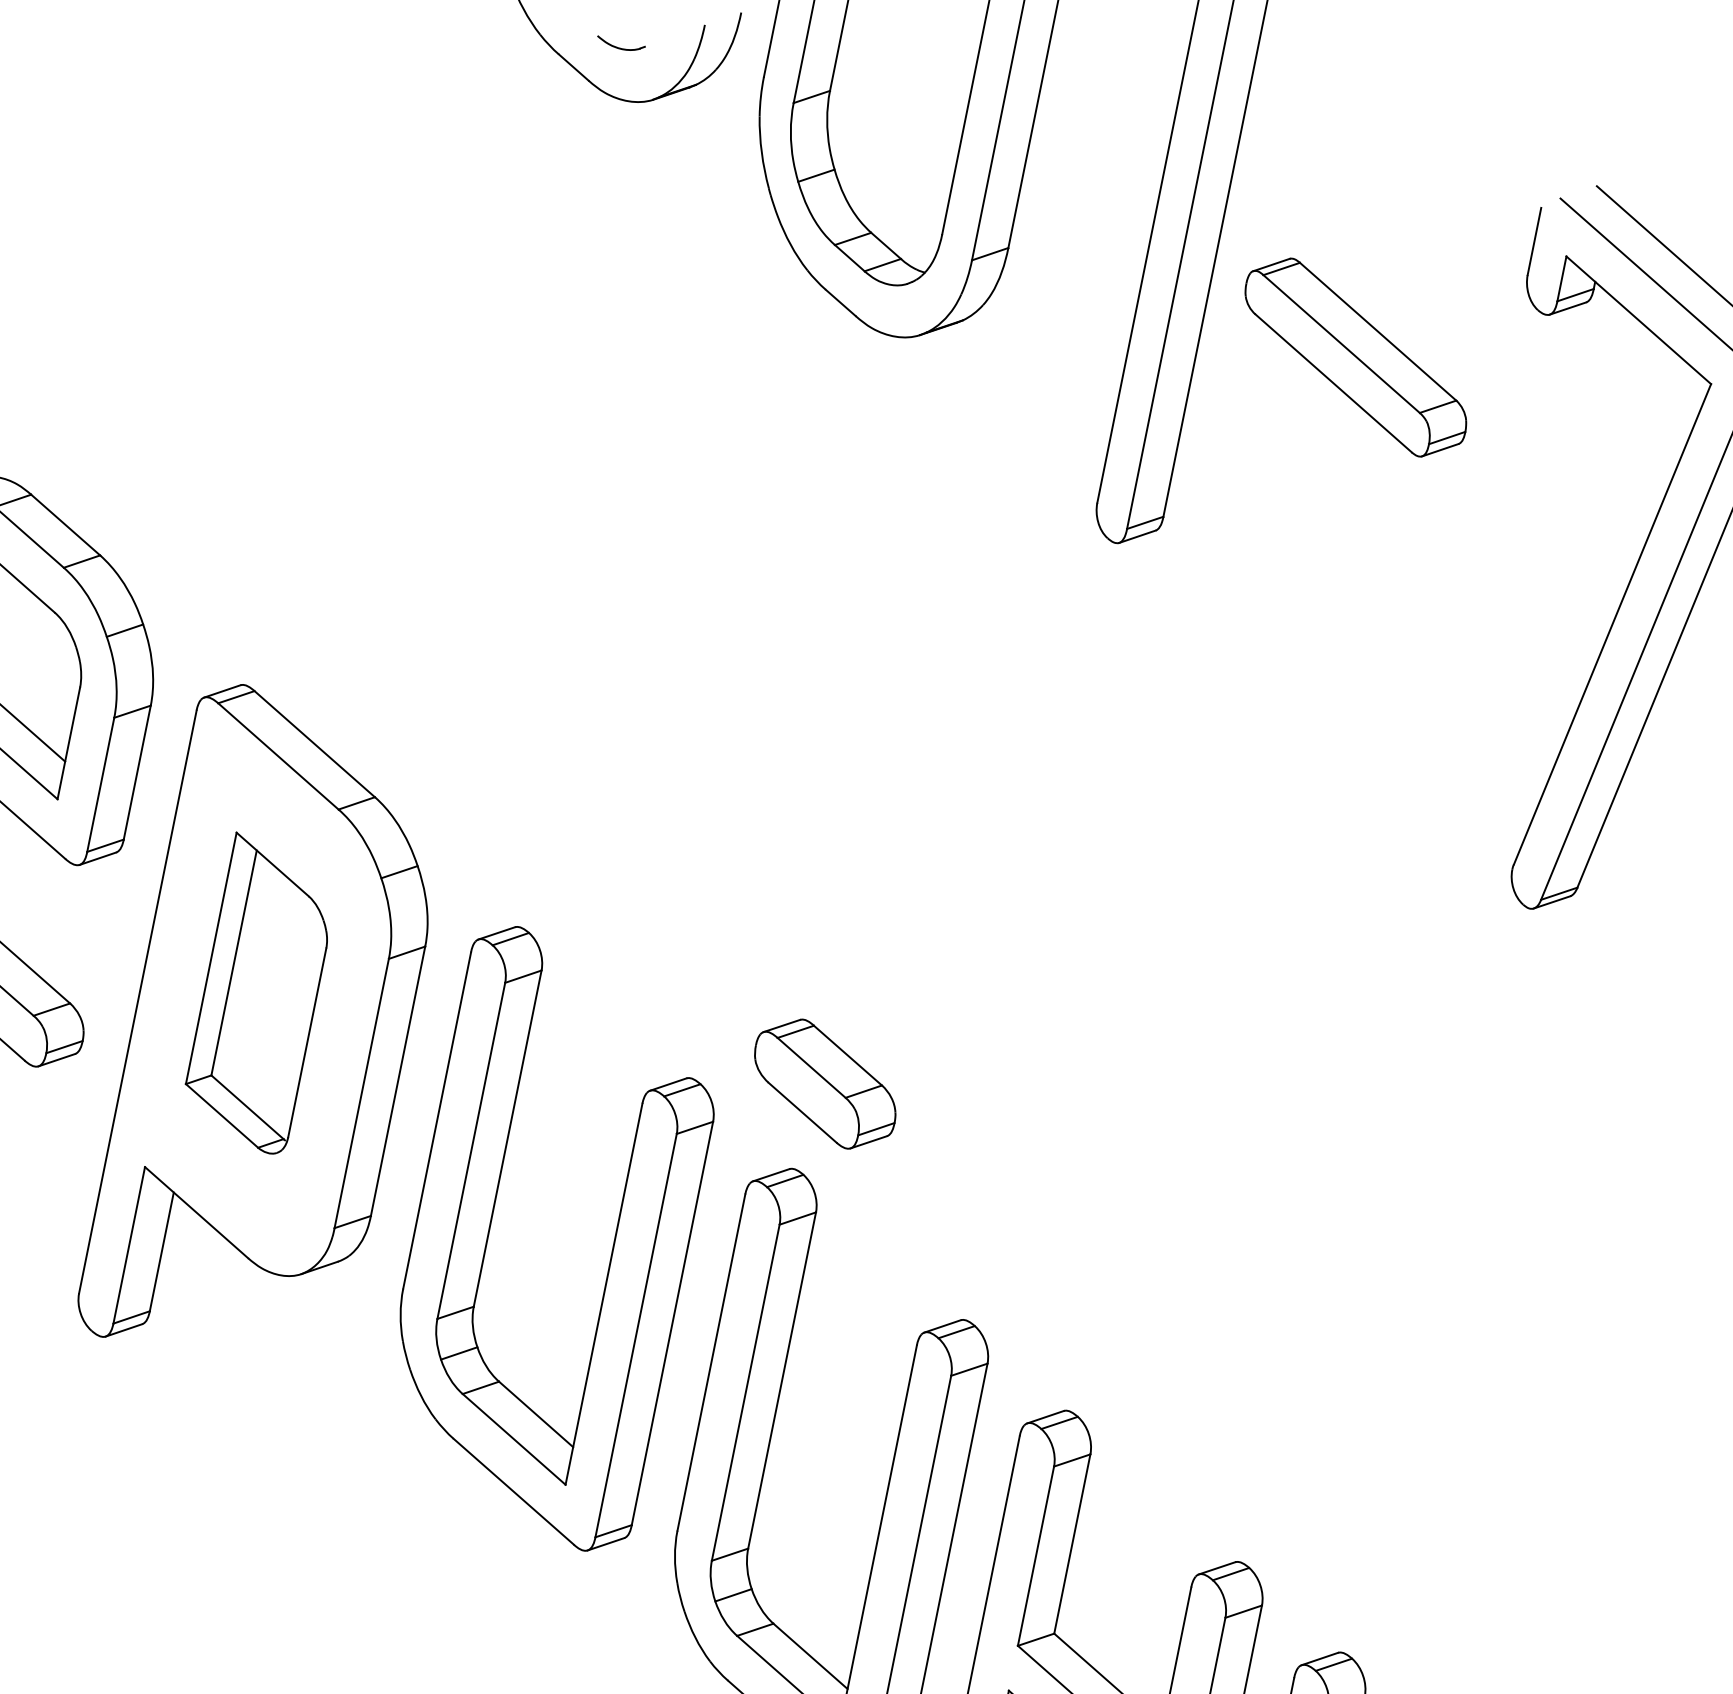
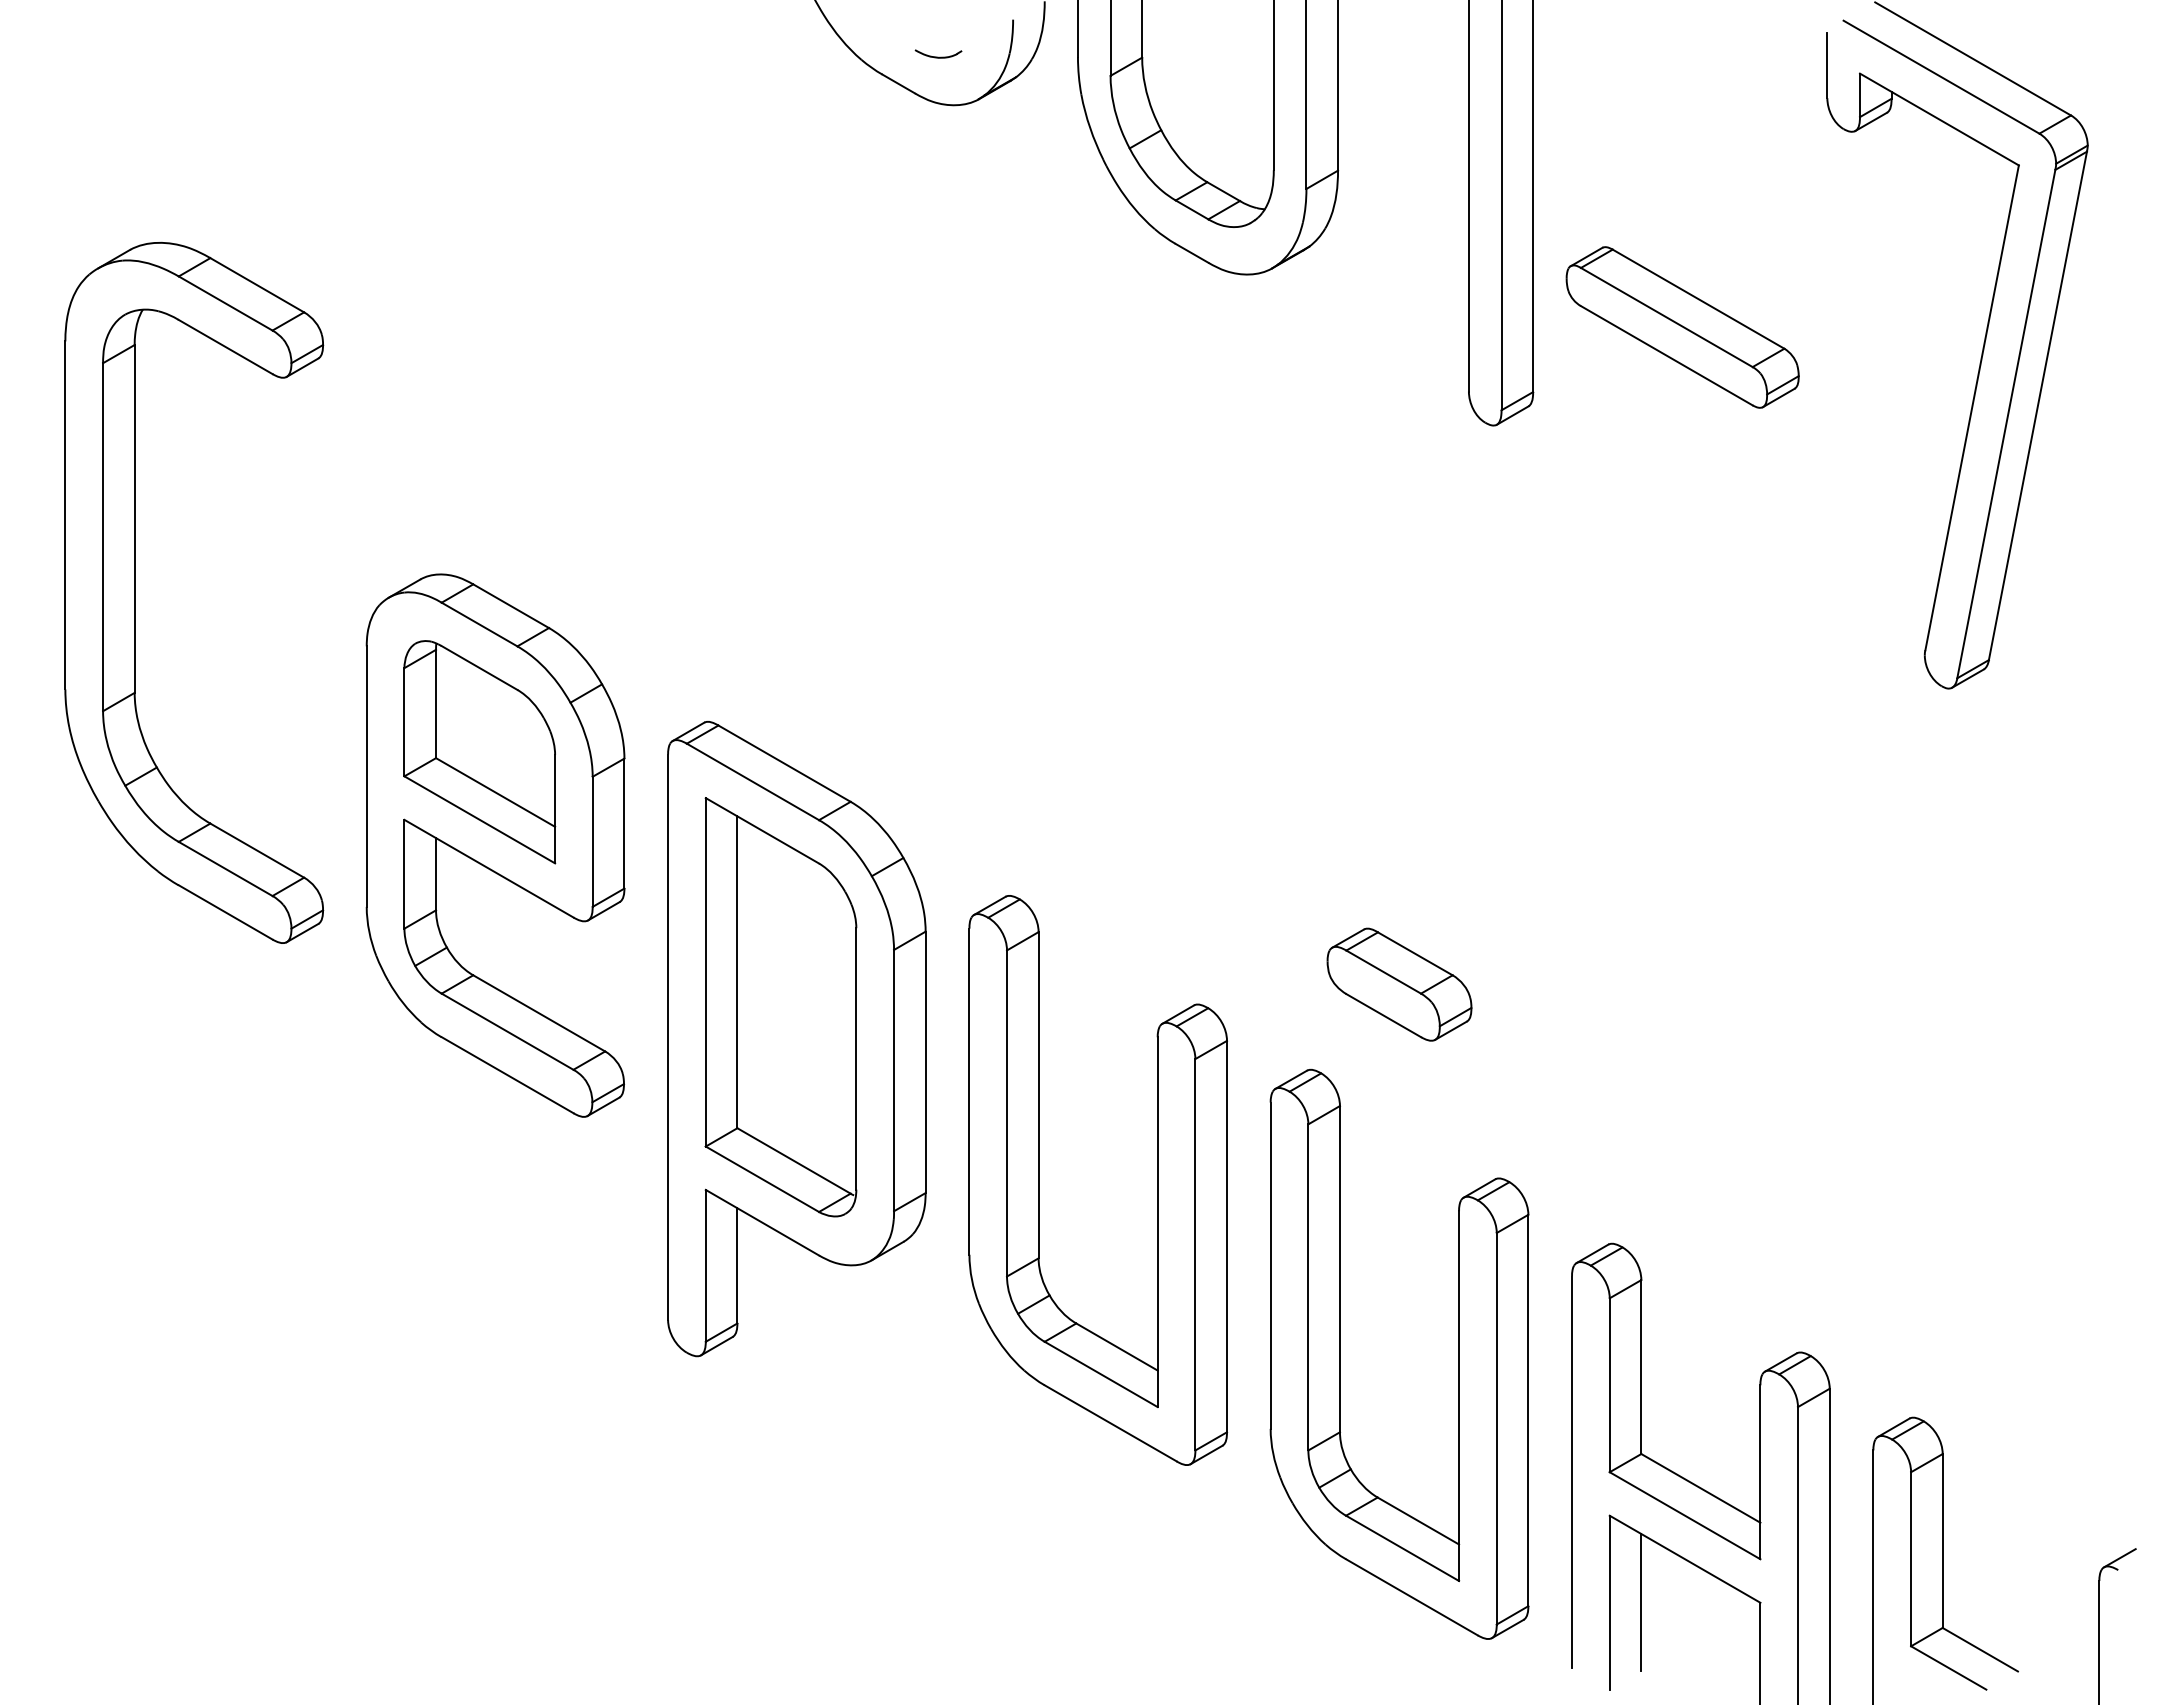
part: (1355, 357) -> (1682, 327), moved
part: (259, 994) -> (780, 1007), size x1.43
part: (825, 1083) -> (1399, 984), moved

